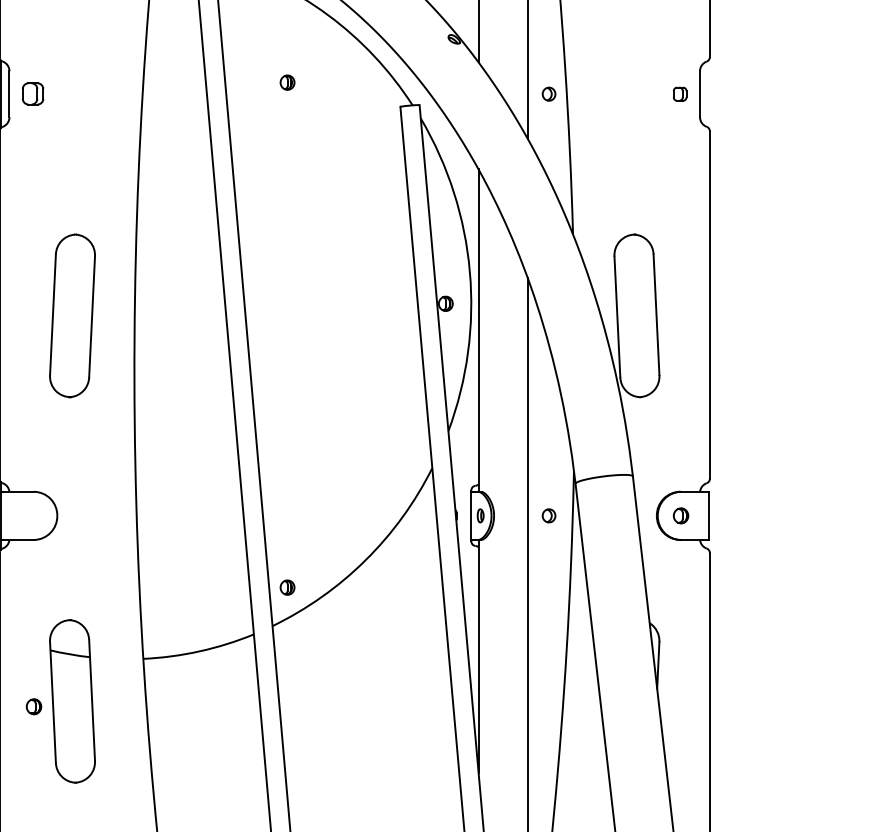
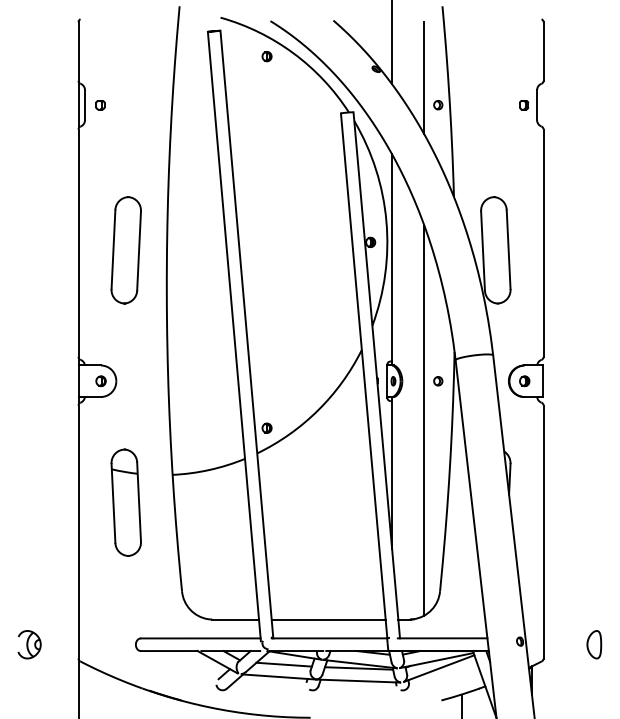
part: (286, 82) -> (266, 56), moved
part: (33, 94) -> (100, 105), size x0.62
part: (33, 707) -> (100, 381), moved

